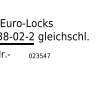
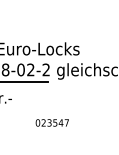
text: (39, 55) -> (52, 122), moved

